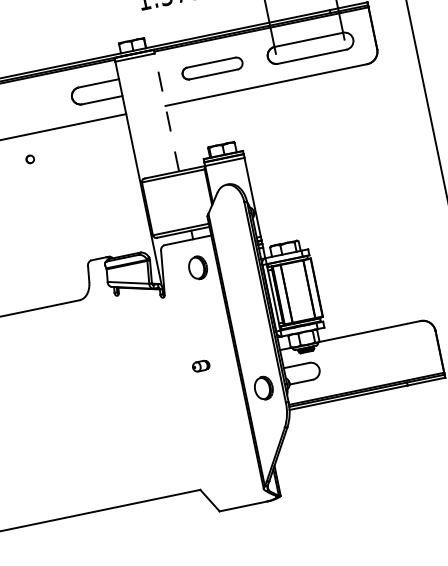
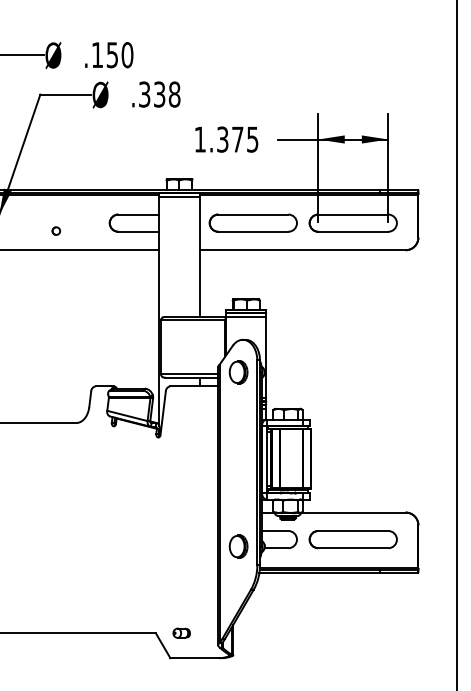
part: (211, 68) -> (252, 222), size x1.43
line: (166, 112) -> (199, 256), dashed -> solid
part: (30, 158) -> (56, 230), moved
part: (197, 268) -> (238, 372), moved
part: (373, 358) -> (352, 539), added
part: (200, 365) -> (181, 632), moved

